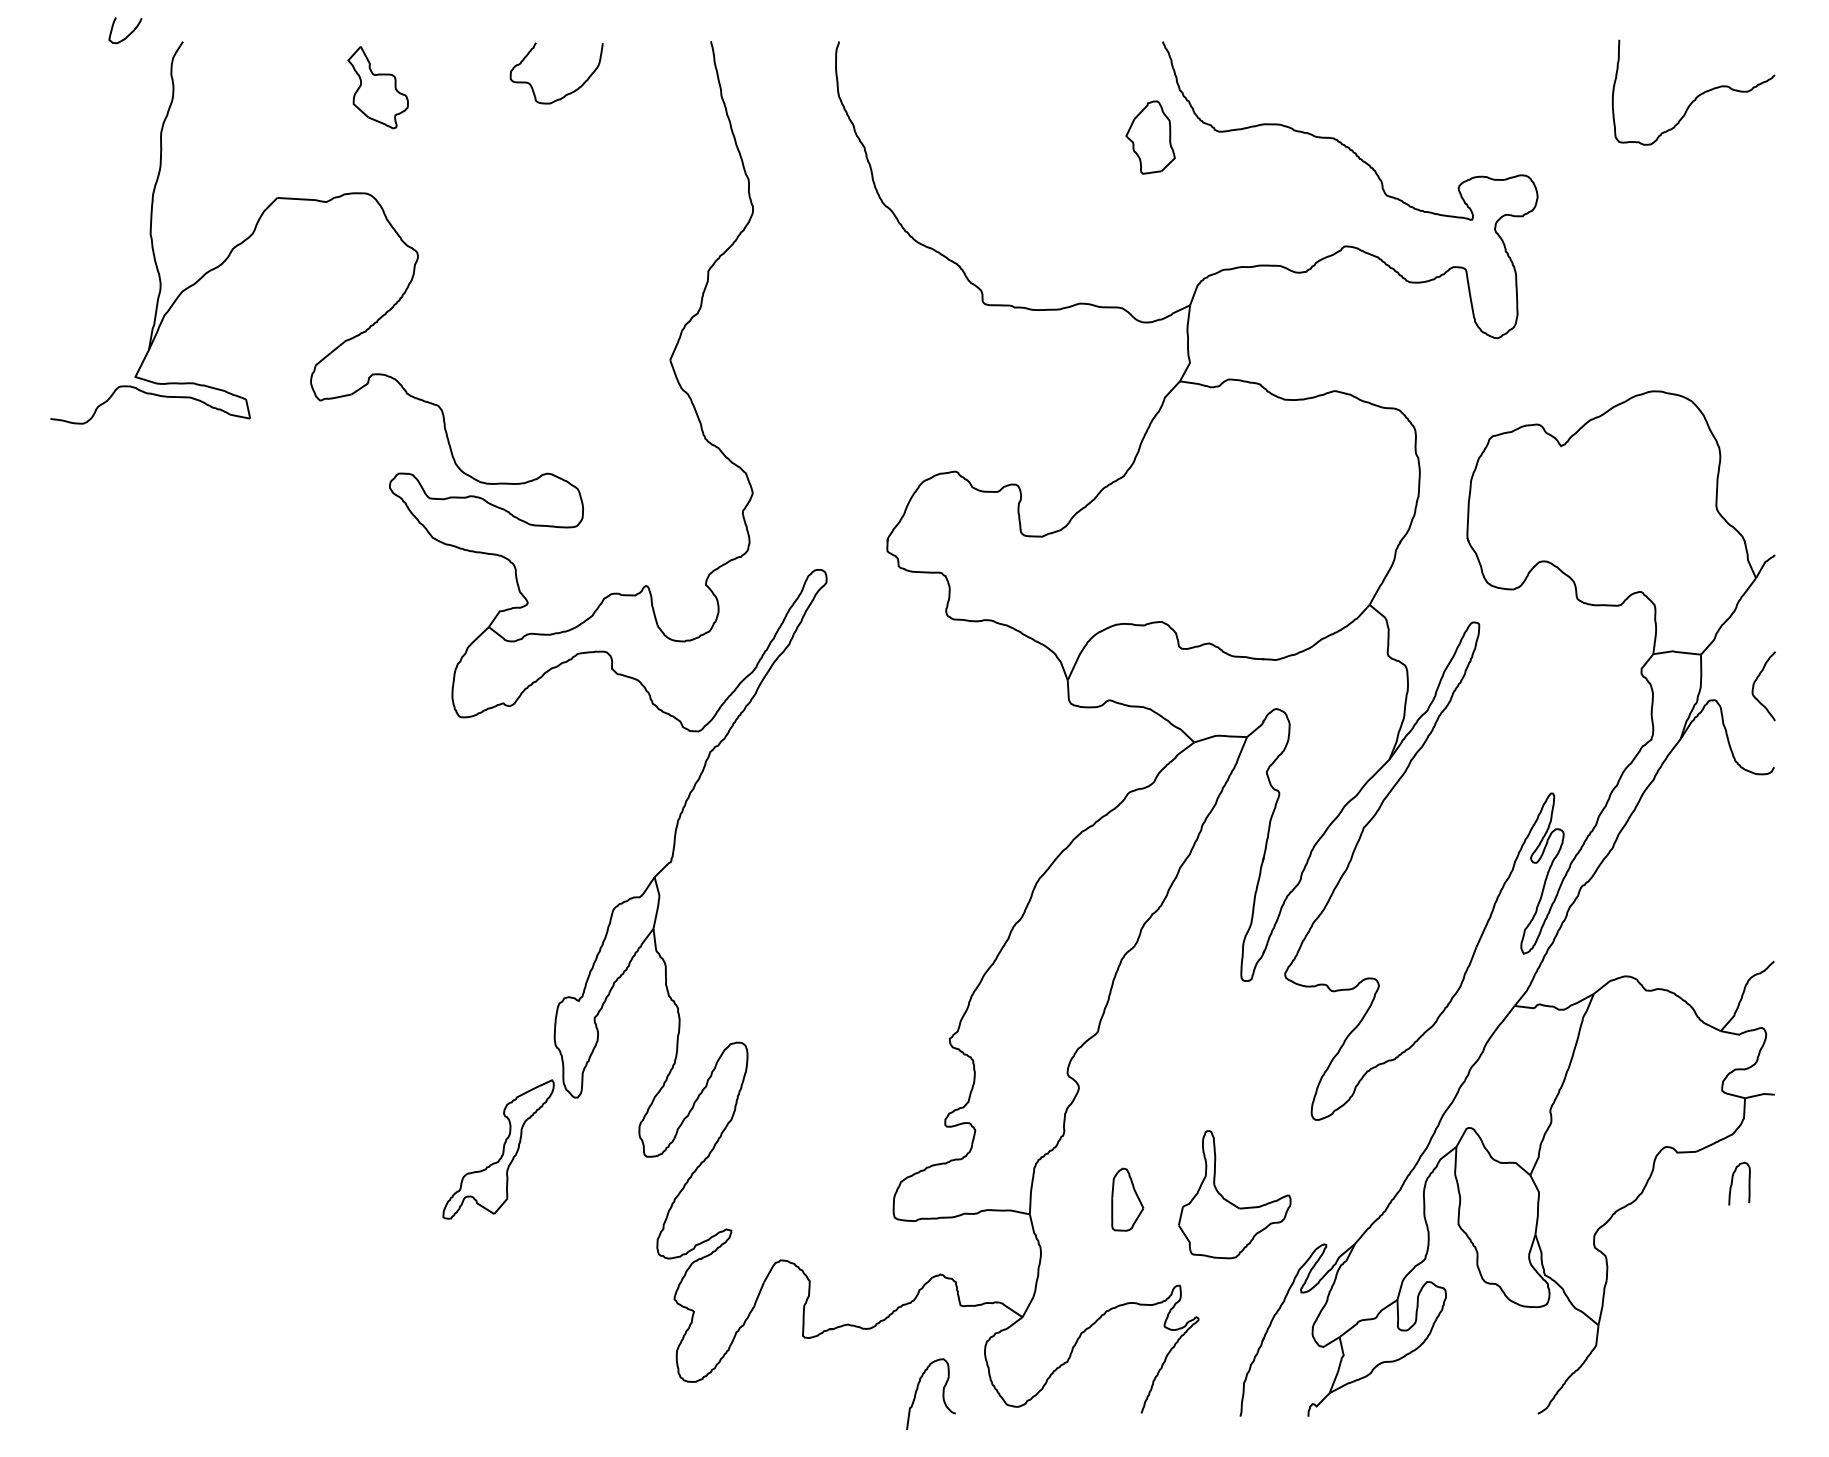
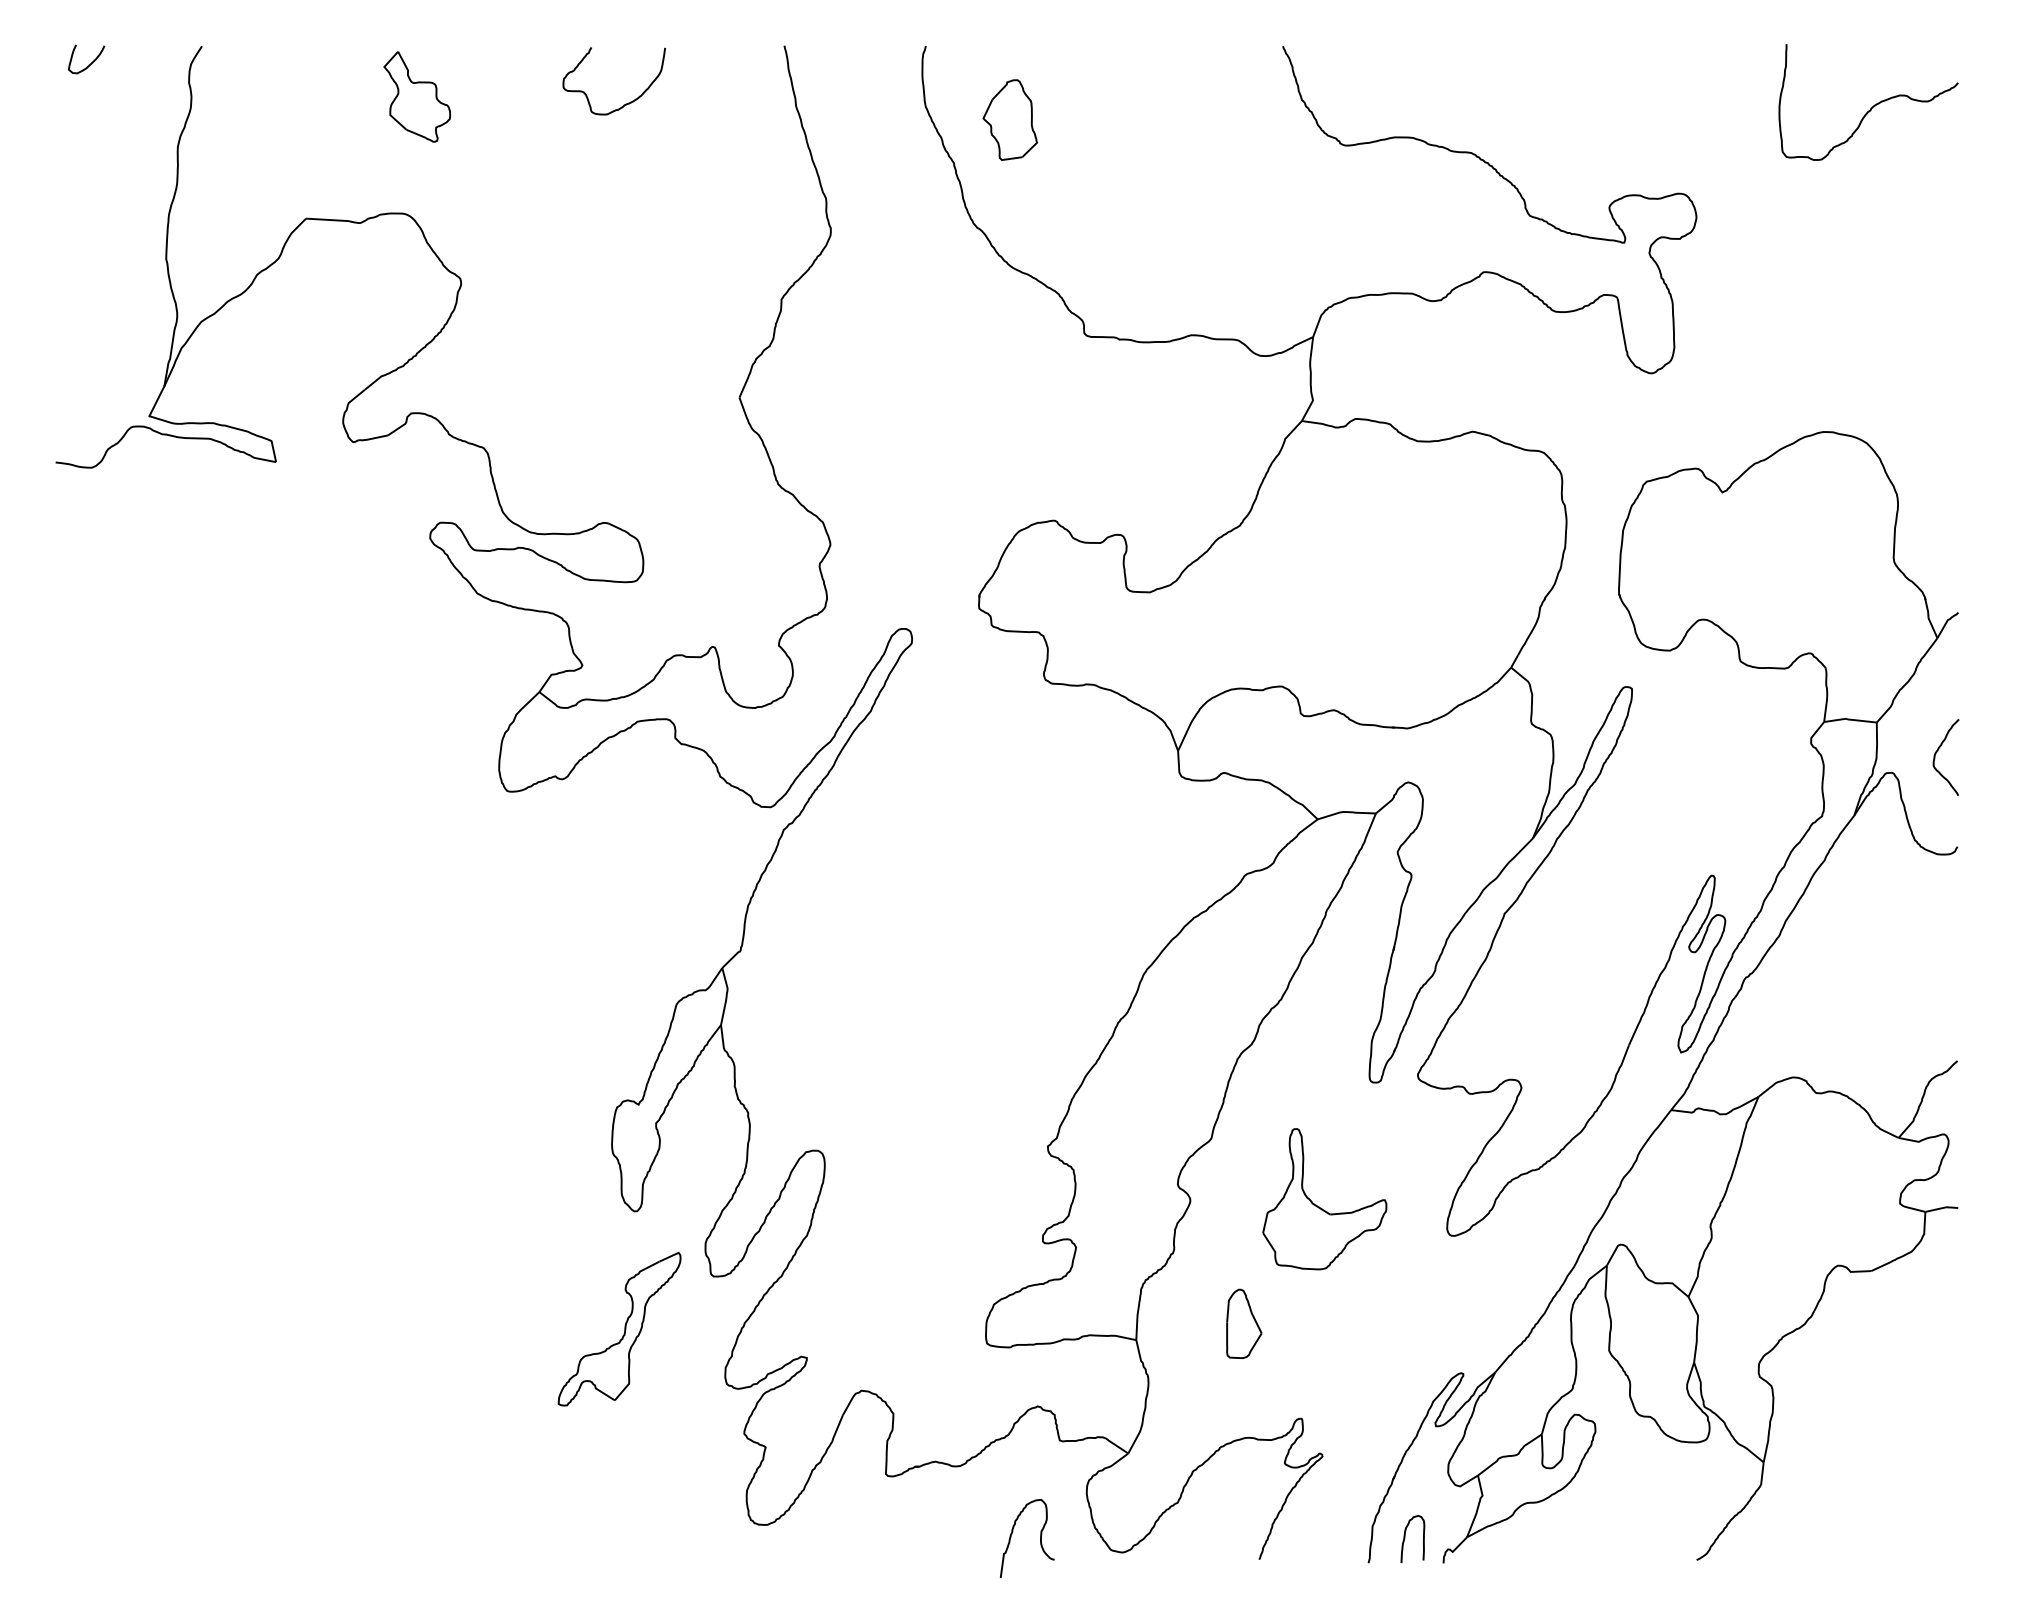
curve: (129, 33) -> (91, 62), moved
part: (1150, 137) -> (1010, 119), moved
part: (498, 1149) -> (619, 1329), moved
curve: (1732, 1183) -> (1405, 1538), moved
part: (1230, 1201) -> (1320, 1206), moved

